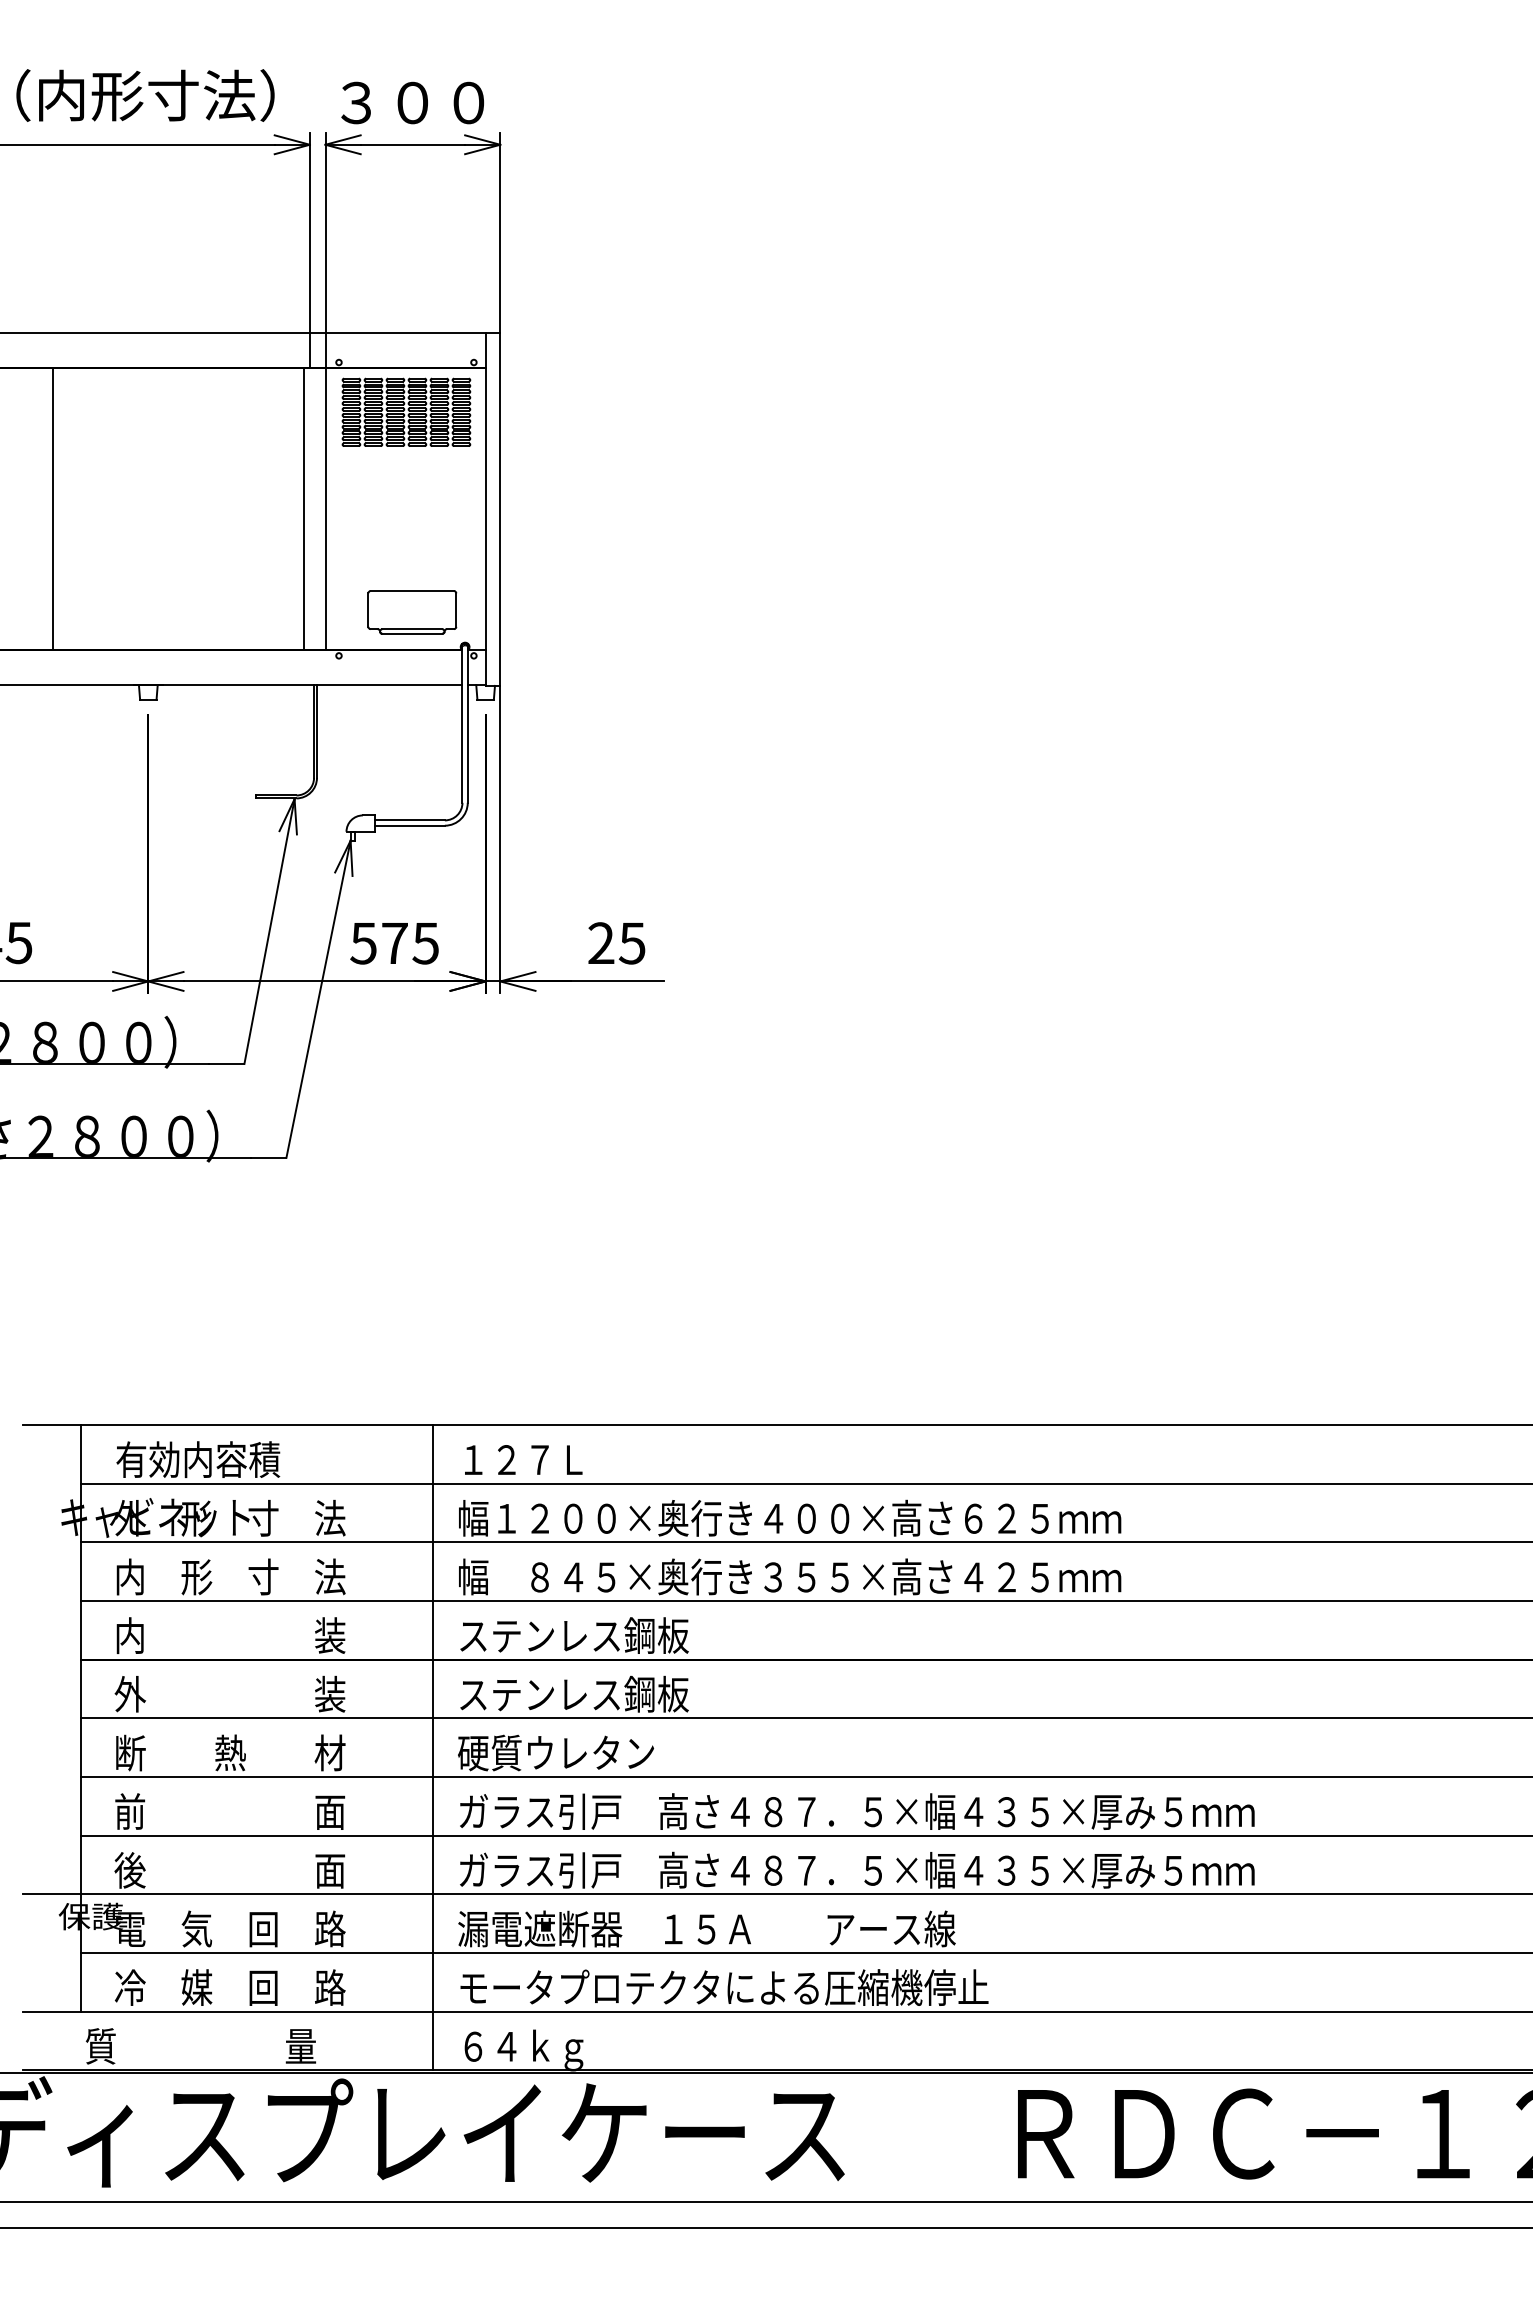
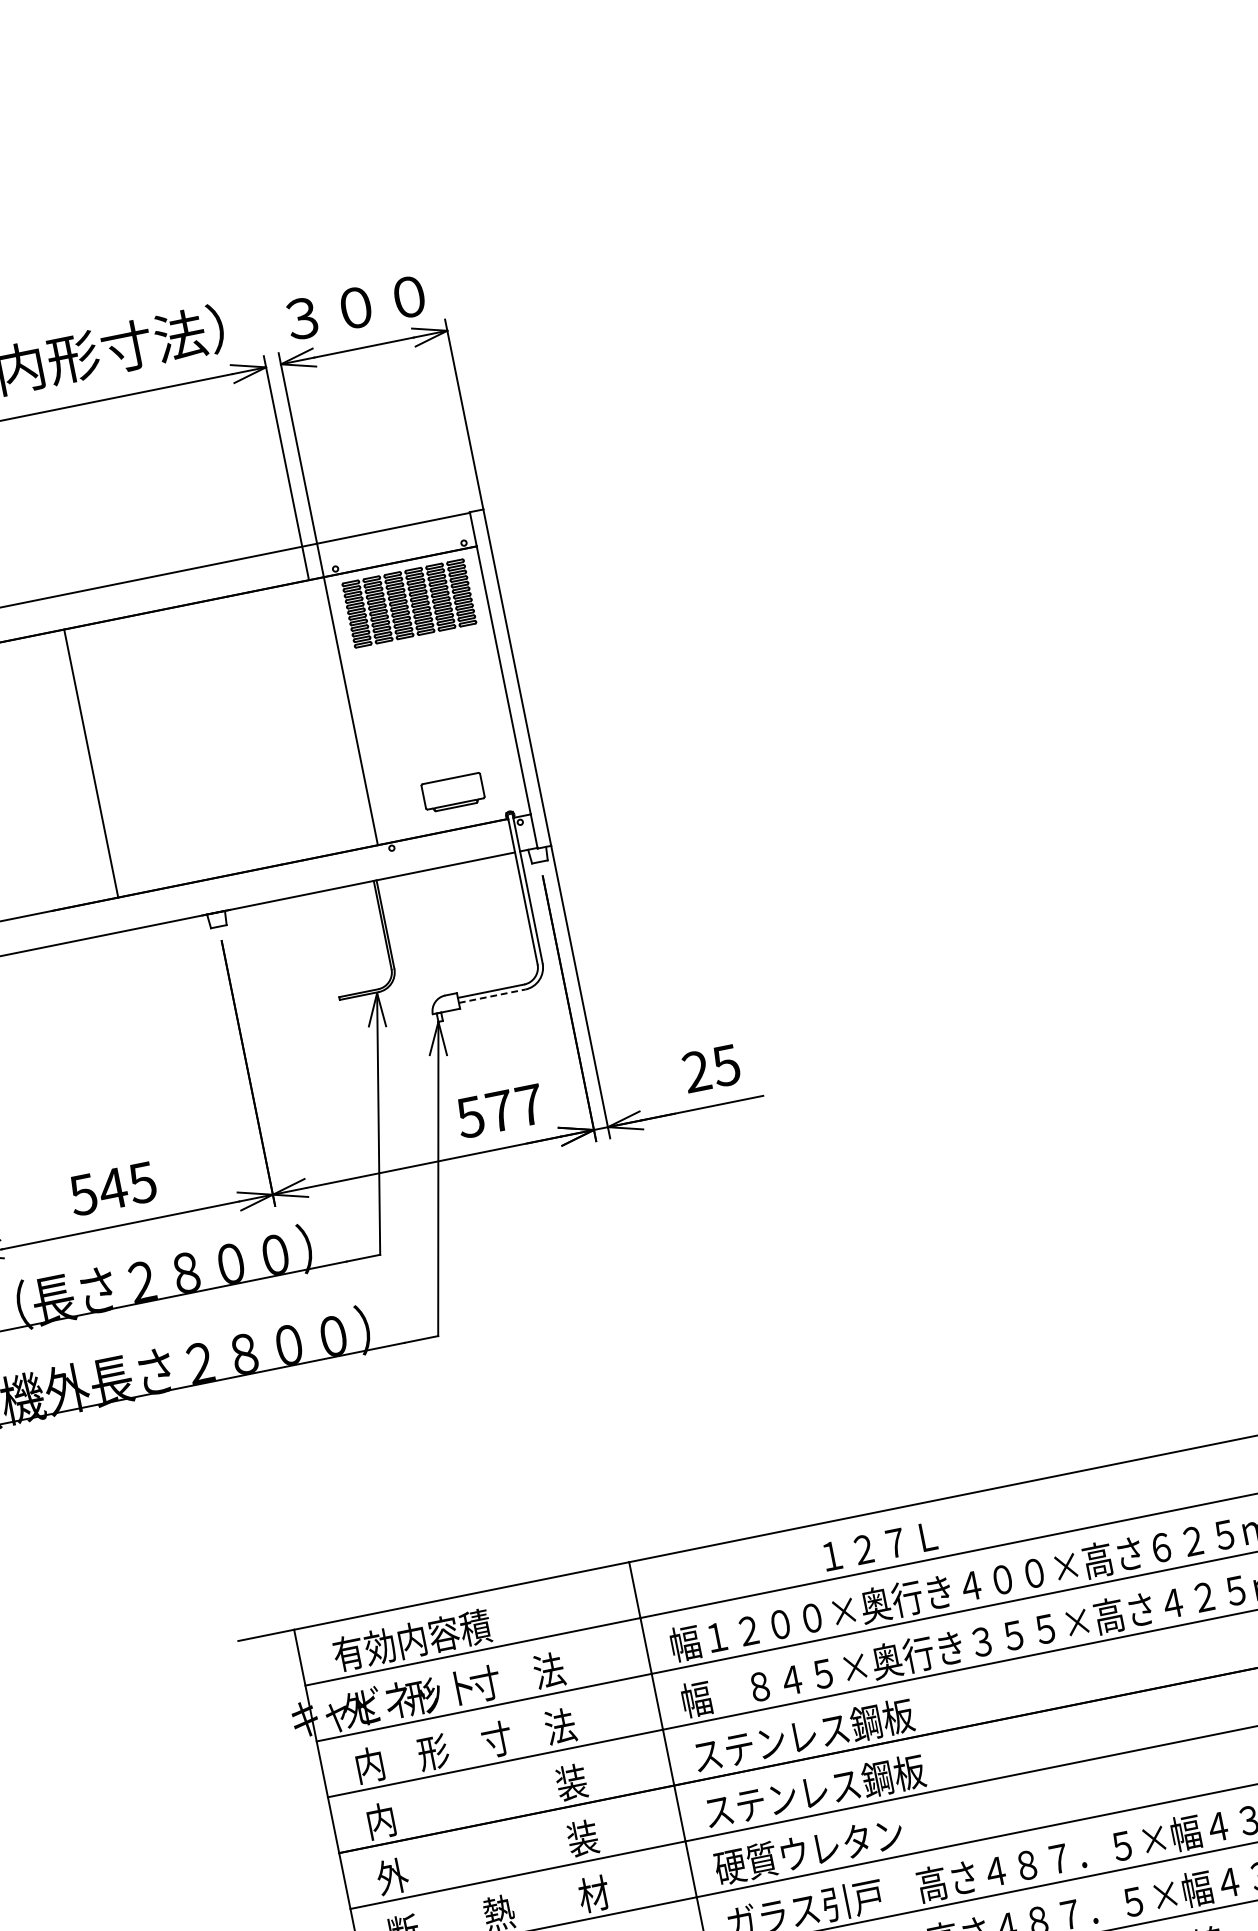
line: (303, 509) -> (330, 715), removed
part: (412, 612) -> (453, 792), size x0.7
line: (410, 825) -> (492, 995), solid -> dashed
text: (425, 943) -> (529, 1105), 575 -> 577
text: (523, 1459) -> (879, 1545), moved

